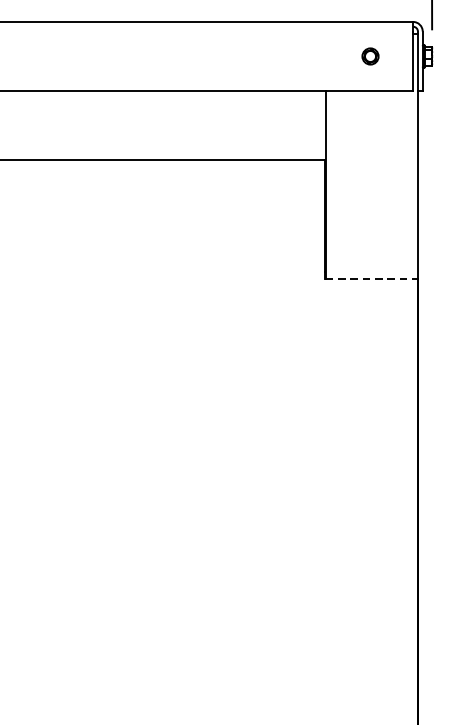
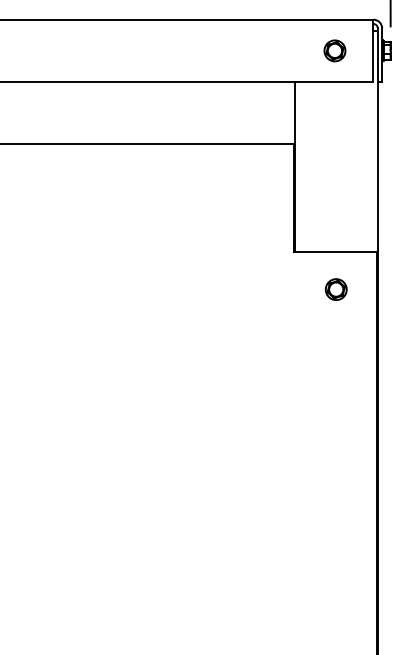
part: (369, 56) -> (334, 50), size x1.43
line: (371, 278) -> (335, 251), dashed -> solid
part: (371, 320) -> (335, 289), added

